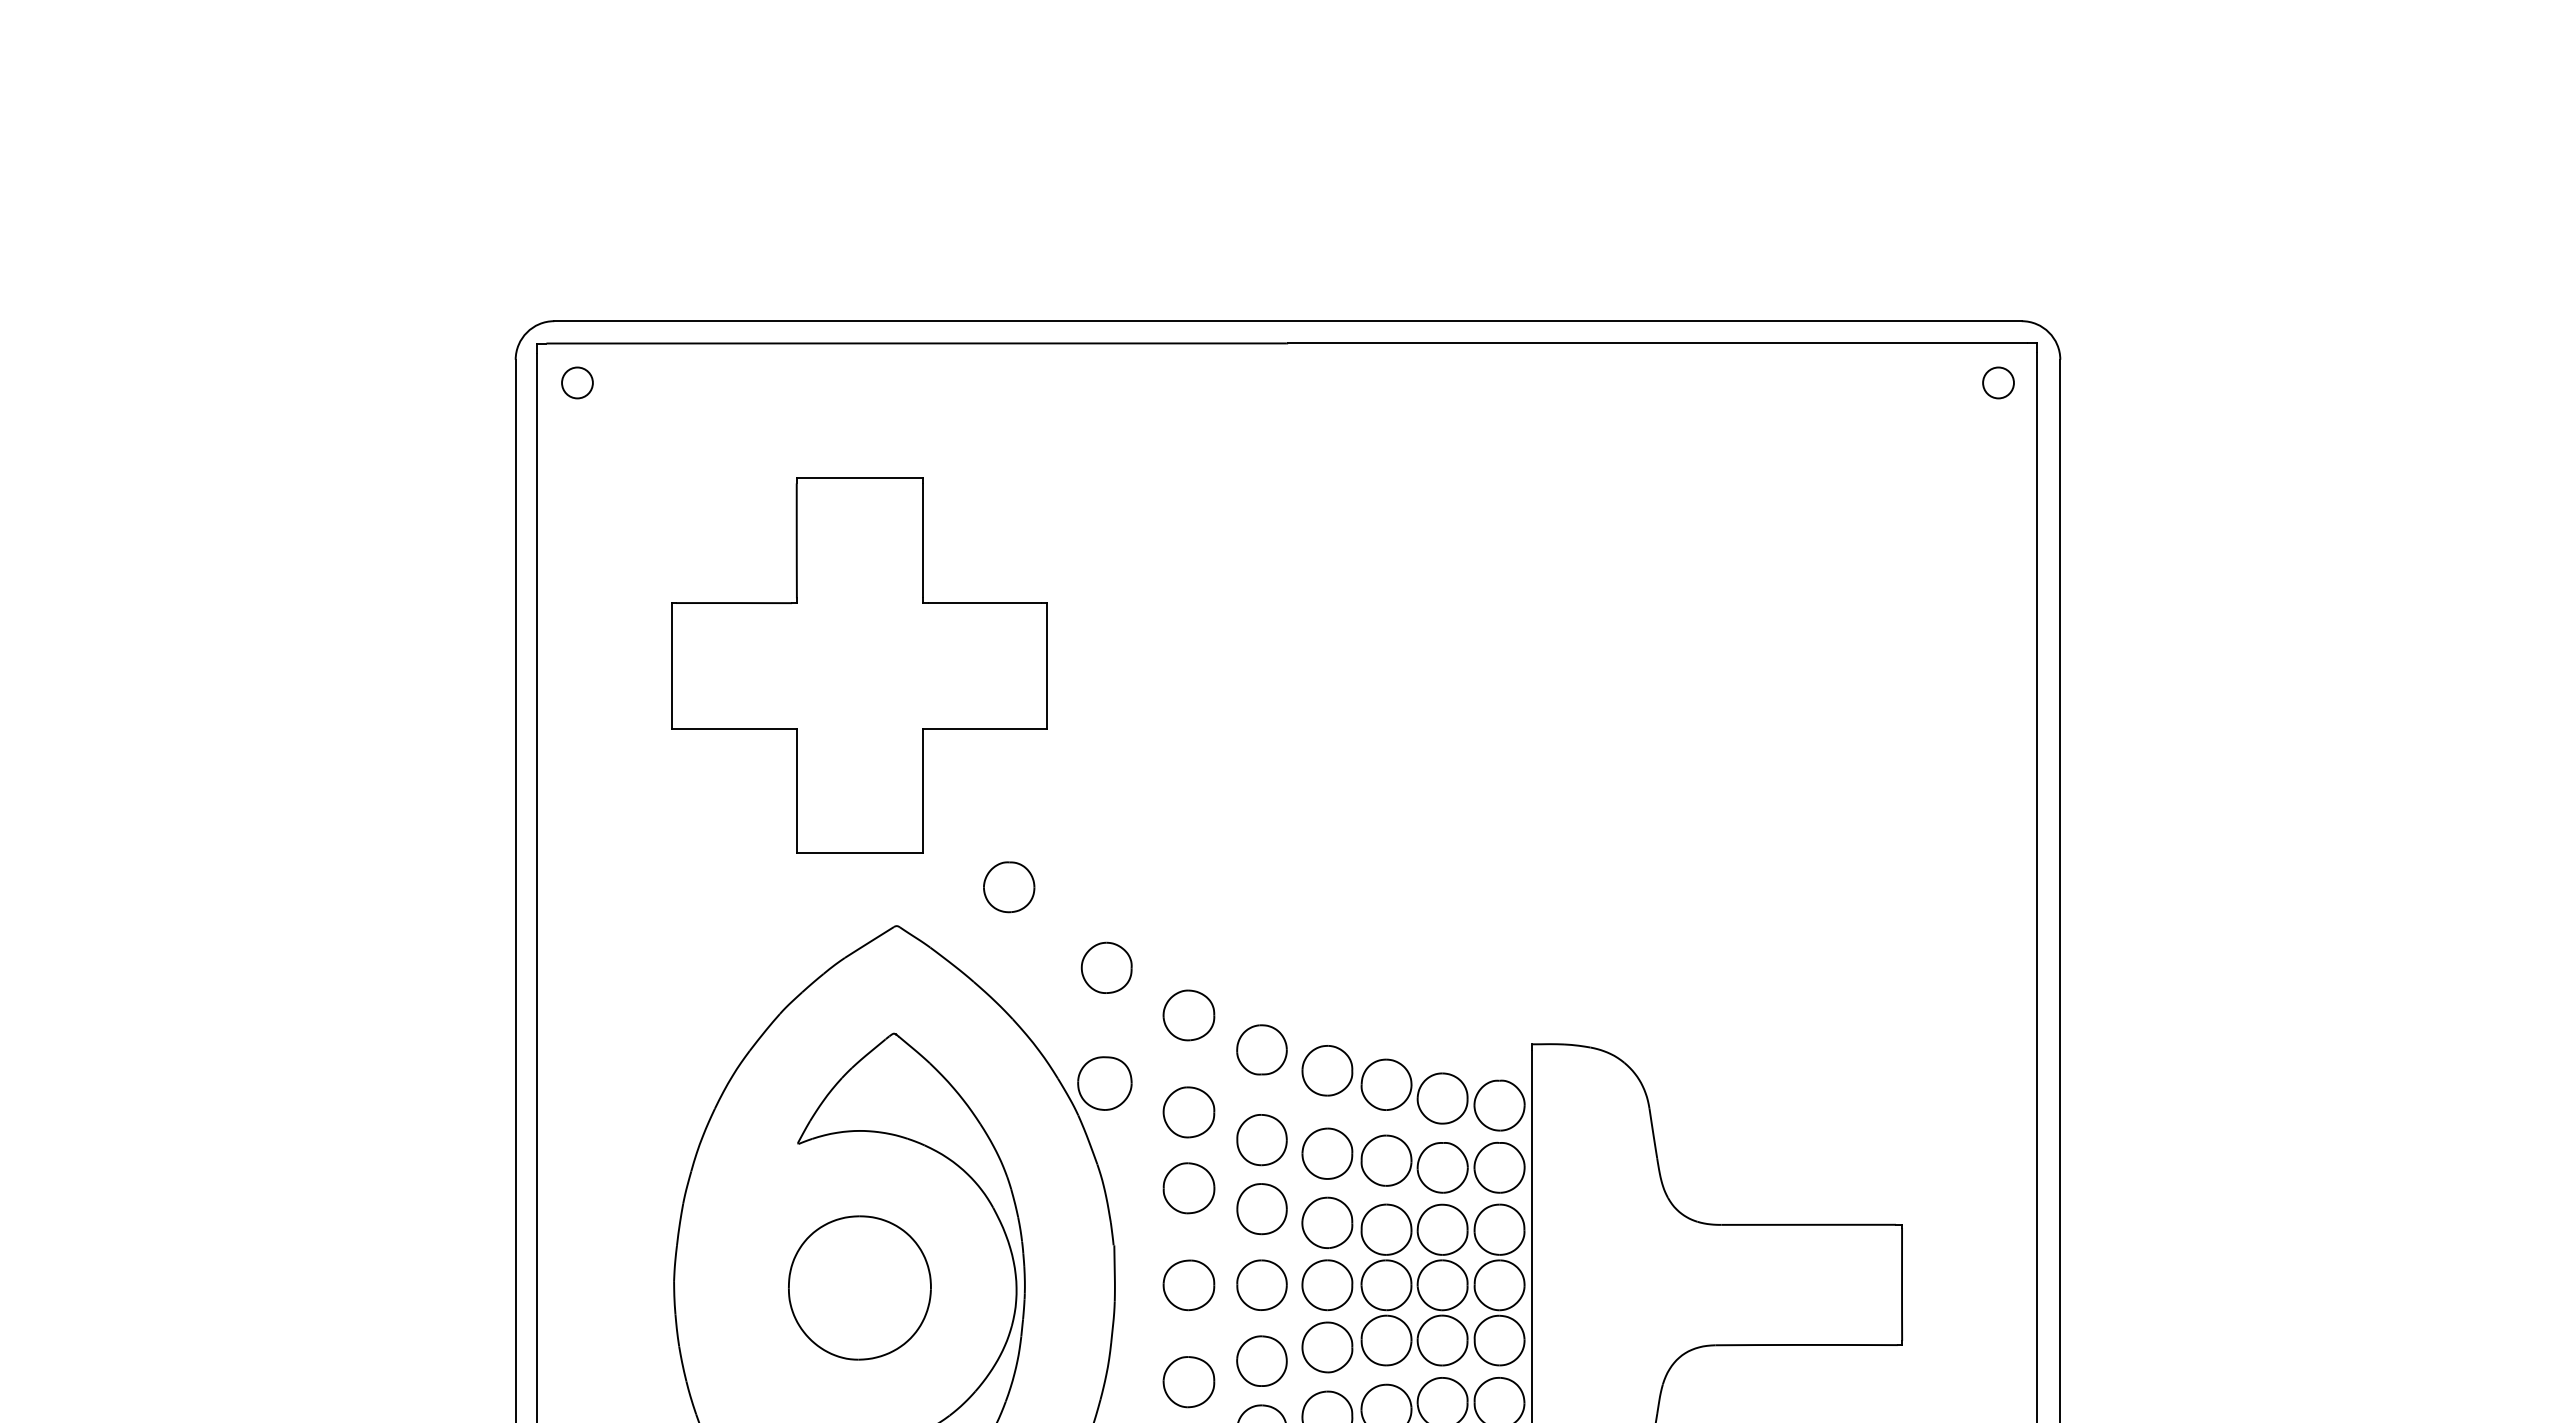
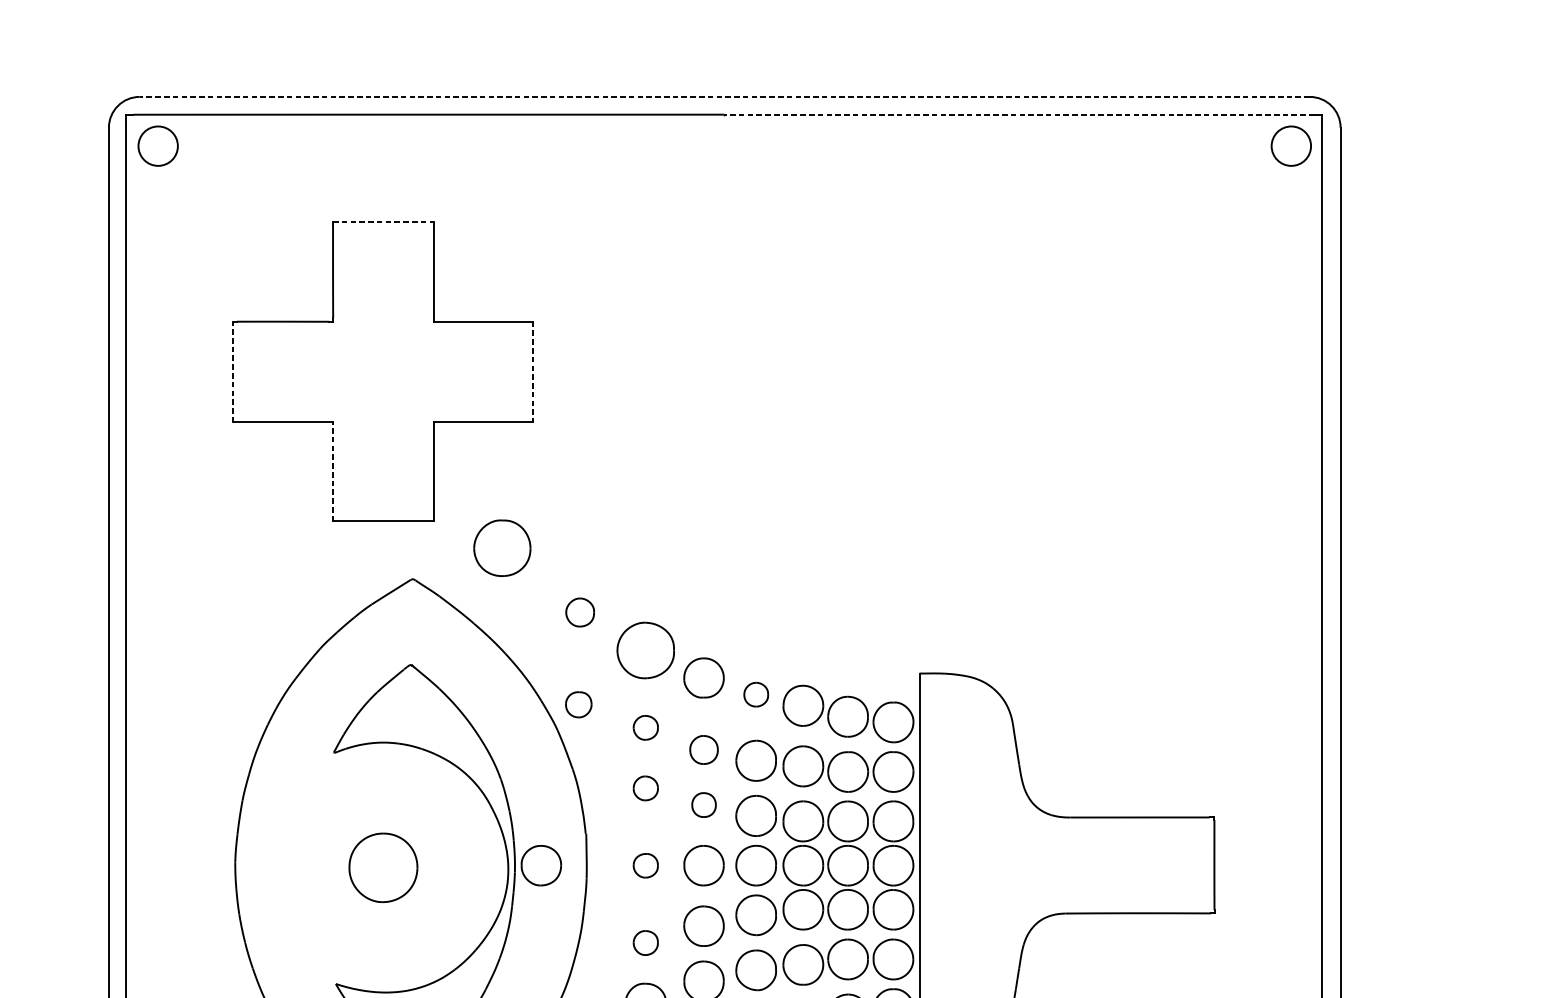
line: (1288, 321) -> (725, 97), solid -> dashed
line: (1656, 343) -> (1018, 114), solid -> dashed
circle: (577, 382) -> (158, 145), size x1.6
circle: (1998, 382) -> (1291, 145), size x1.6
line: (860, 478) -> (383, 222), solid -> dashed
line: (671, 665) -> (233, 371), solid -> dashed
line: (1047, 666) -> (533, 372), solid -> dashed
line: (796, 790) -> (332, 471), solid -> dashed
part: (1009, 887) -> (502, 548), size x1.4
part: (1106, 967) -> (580, 612), size x0.7
part: (1188, 1015) -> (645, 650), size x1.4
part: (1327, 1070) -> (756, 694), size x0.6
part: (1104, 1083) -> (578, 704), size x0.6
part: (1188, 1112) -> (645, 727), size x0.6
part: (1261, 1140) -> (703, 750), size x0.7
part: (1188, 1188) -> (645, 788), size x0.6
part: (1261, 1209) -> (703, 805), size x0.6
part: (1057, 1284) -> (540, 865), added
part: (1188, 1285) -> (645, 865), size x0.6
part: (859, 1287) -> (383, 867), size x0.6
part: (1188, 1382) -> (645, 943), size x0.6

